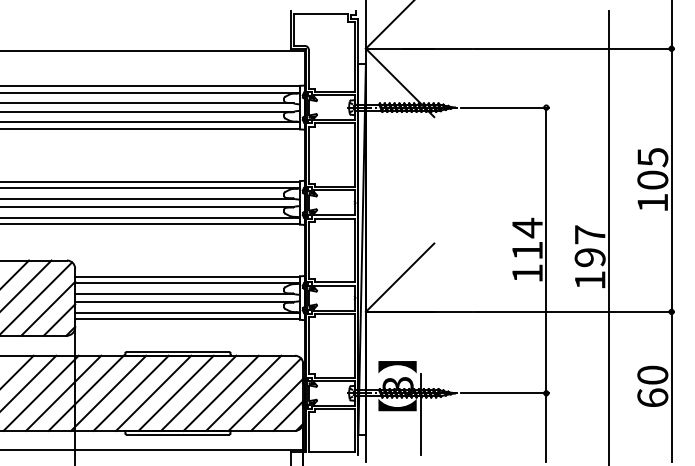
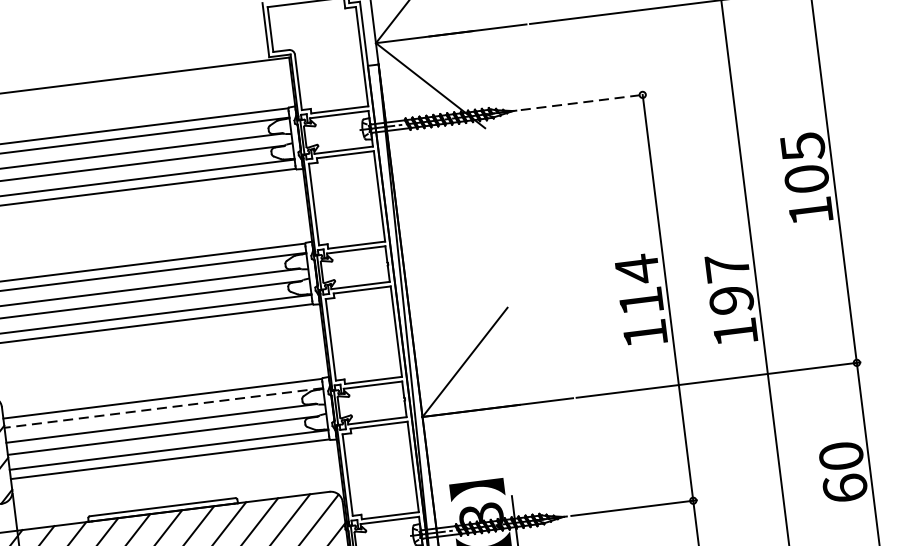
line: (505, 107) -> (584, 101), solid -> dashed
line: (186, 283) -> (162, 408), solid -> dashed

